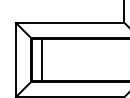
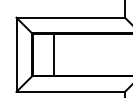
line: (41, 59) -> (53, 54), moved

